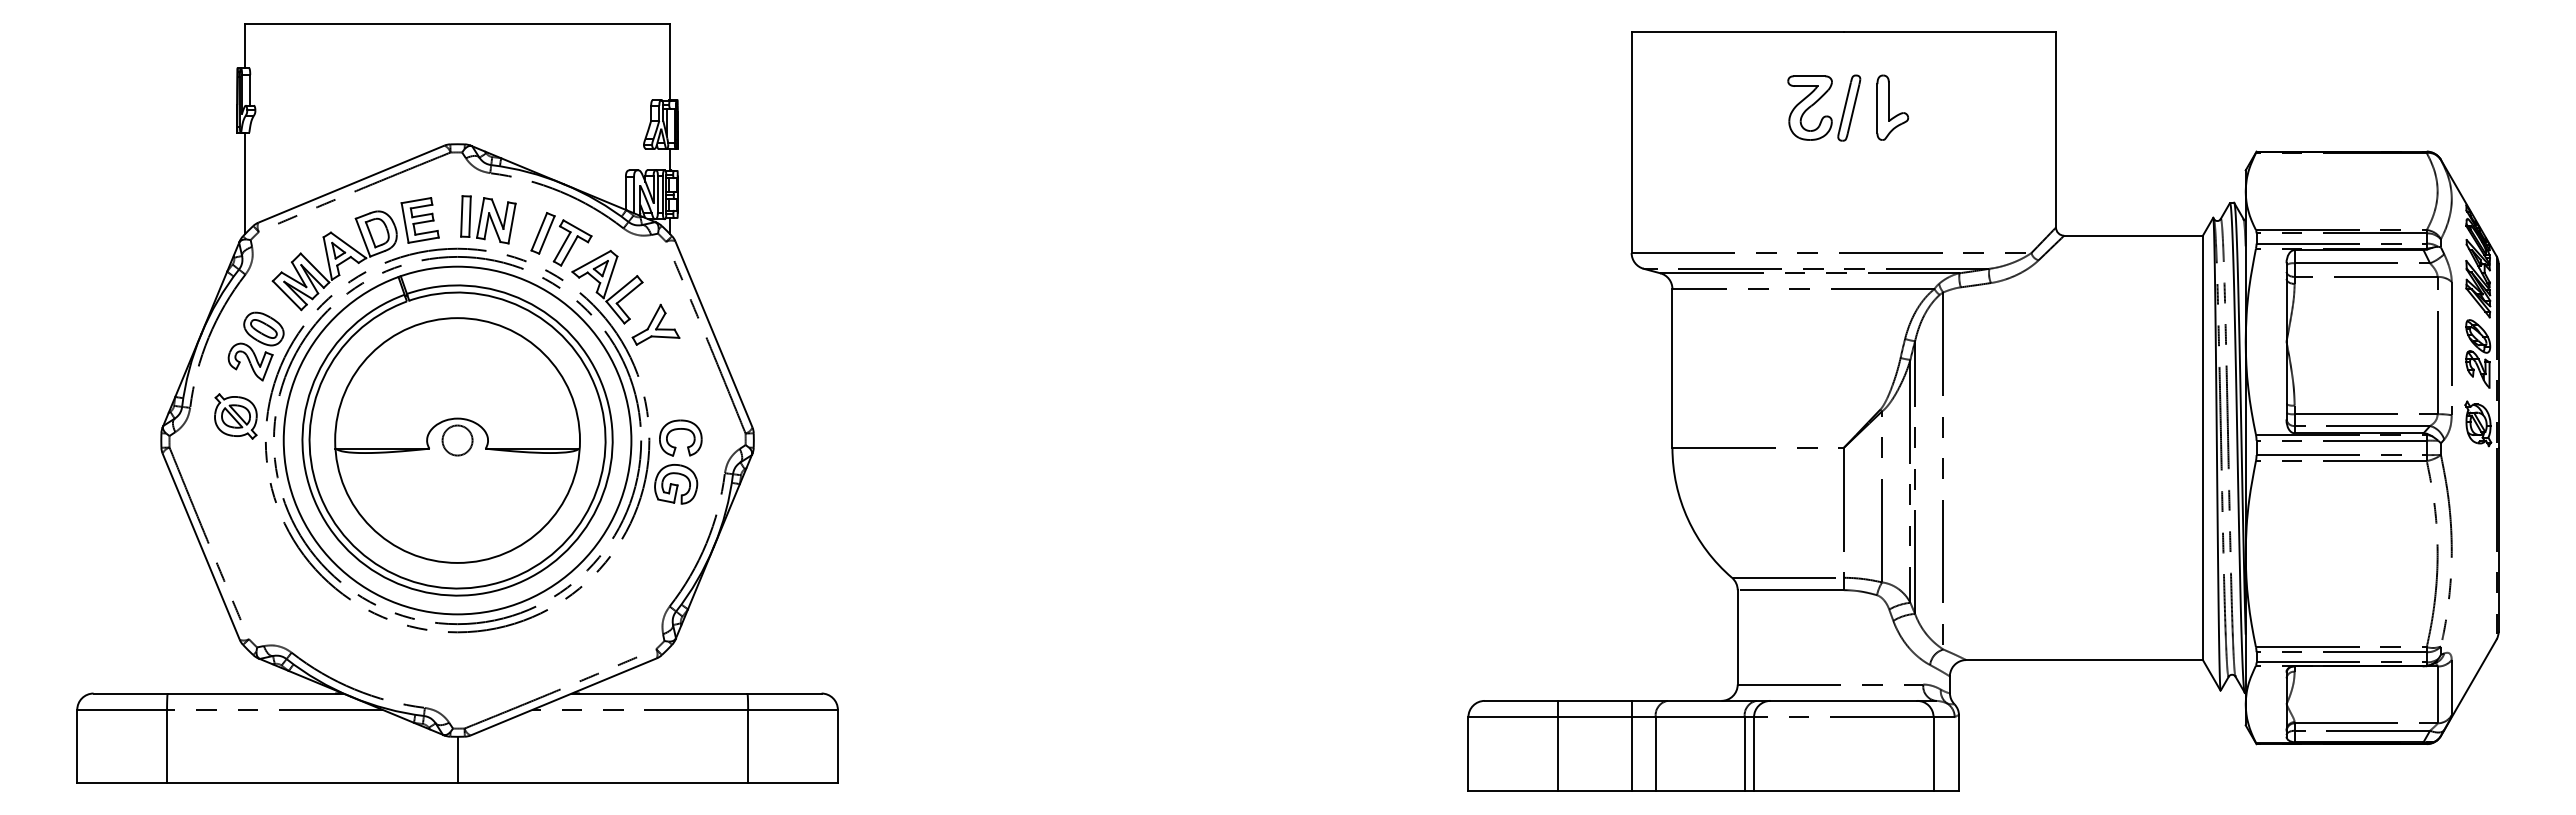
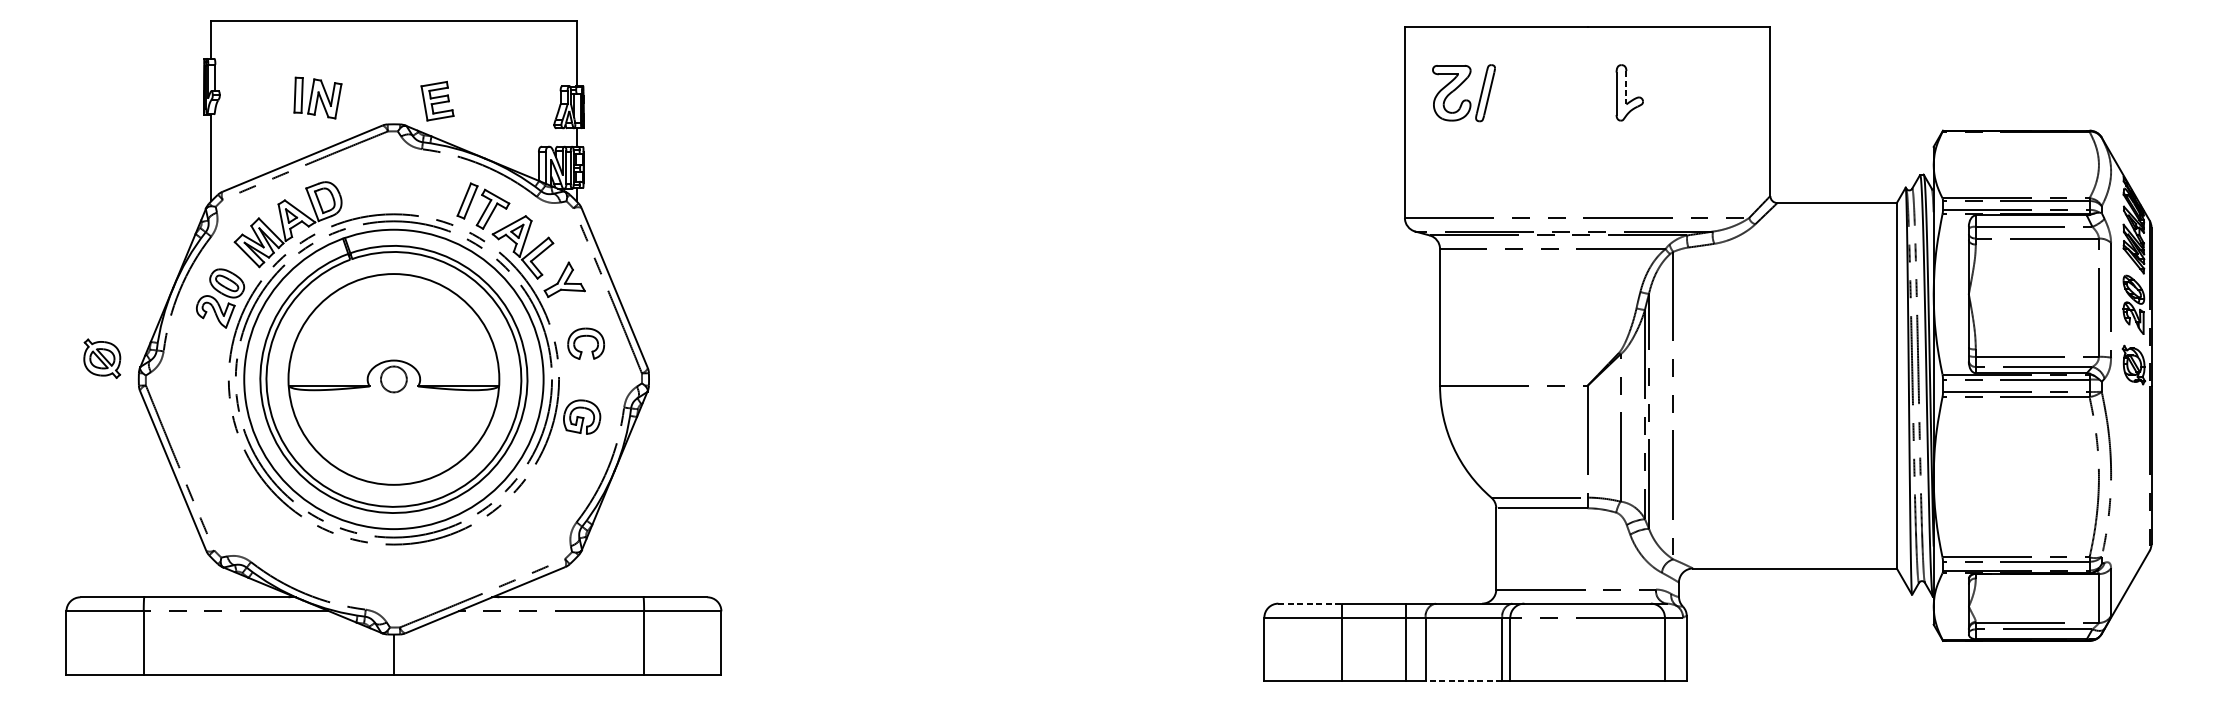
line: (1888, 102) -> (1626, 88), solid -> dashed
part: (1824, 115) -> (1464, 99), moved
part: (488, 219) -> (318, 97), moved
part: (419, 220) -> (436, 101), moved
part: (235, 416) -> (101, 358), moved
part: (680, 429) -> (585, 336), moved
line: (1521, 700) -> (1310, 603), solid -> dashed
line: (1699, 790) -> (1463, 680), solid -> dashed

